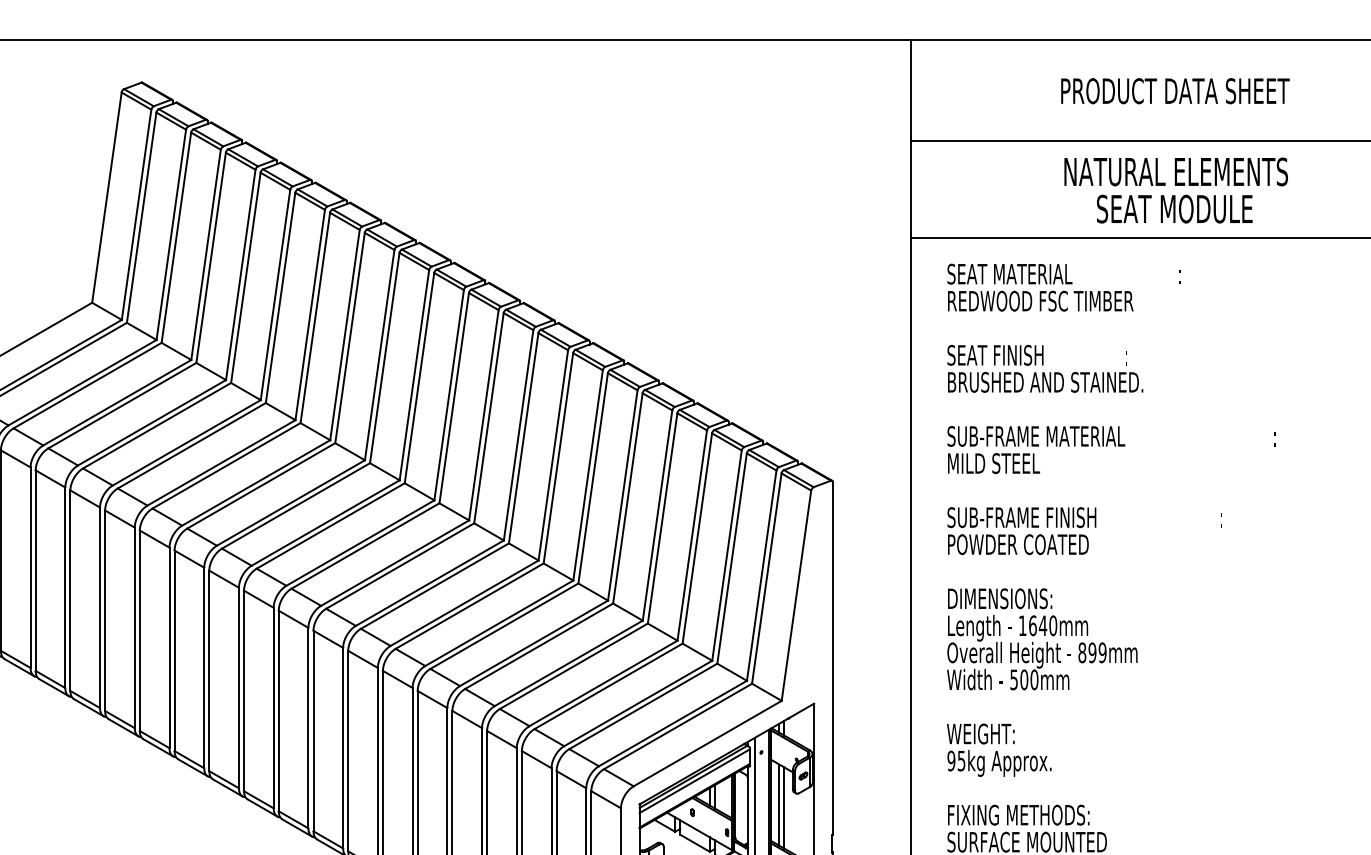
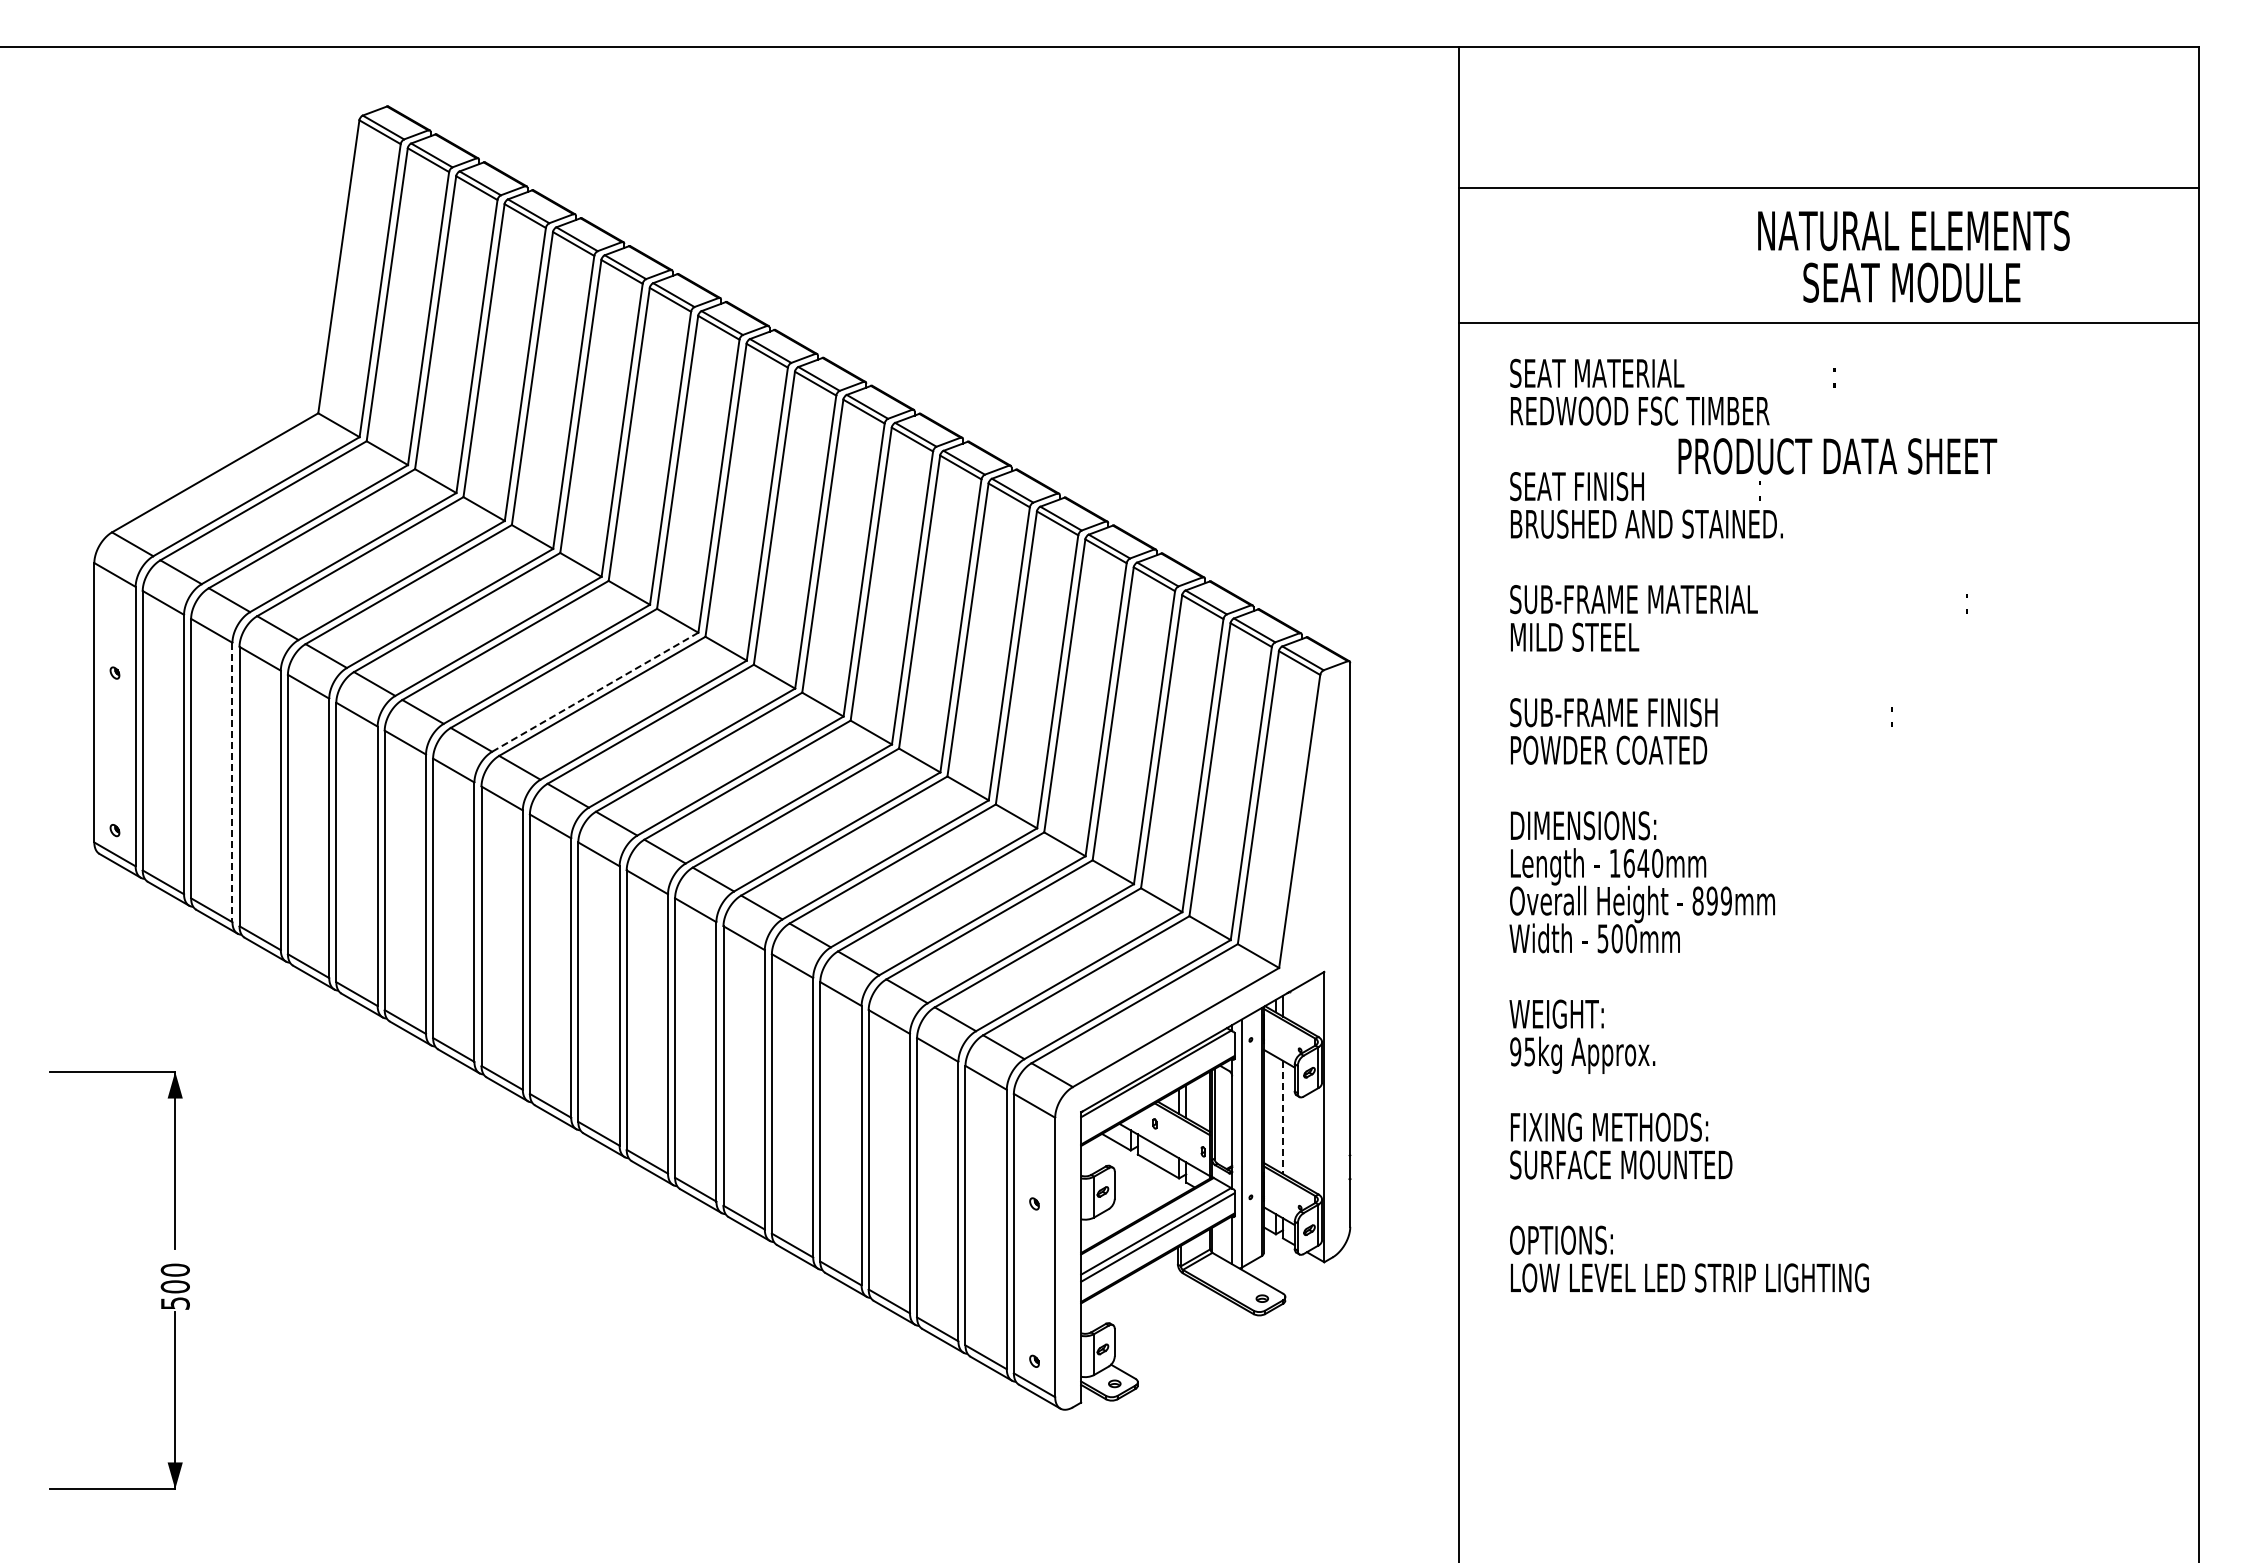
text: (1175, 91) -> (1837, 456), moved
text: (1175, 190) -> (1913, 256), moved
line: (290, 503) -> (594, 692), solid -> dashed
line: (30, 567) -> (232, 782), solid -> dashed
line: (694, 780) -> (1157, 1079), removed
line: (779, 804) -> (1275, 1112), removed
line: (784, 808) -> (1283, 1117), solid -> dashed

